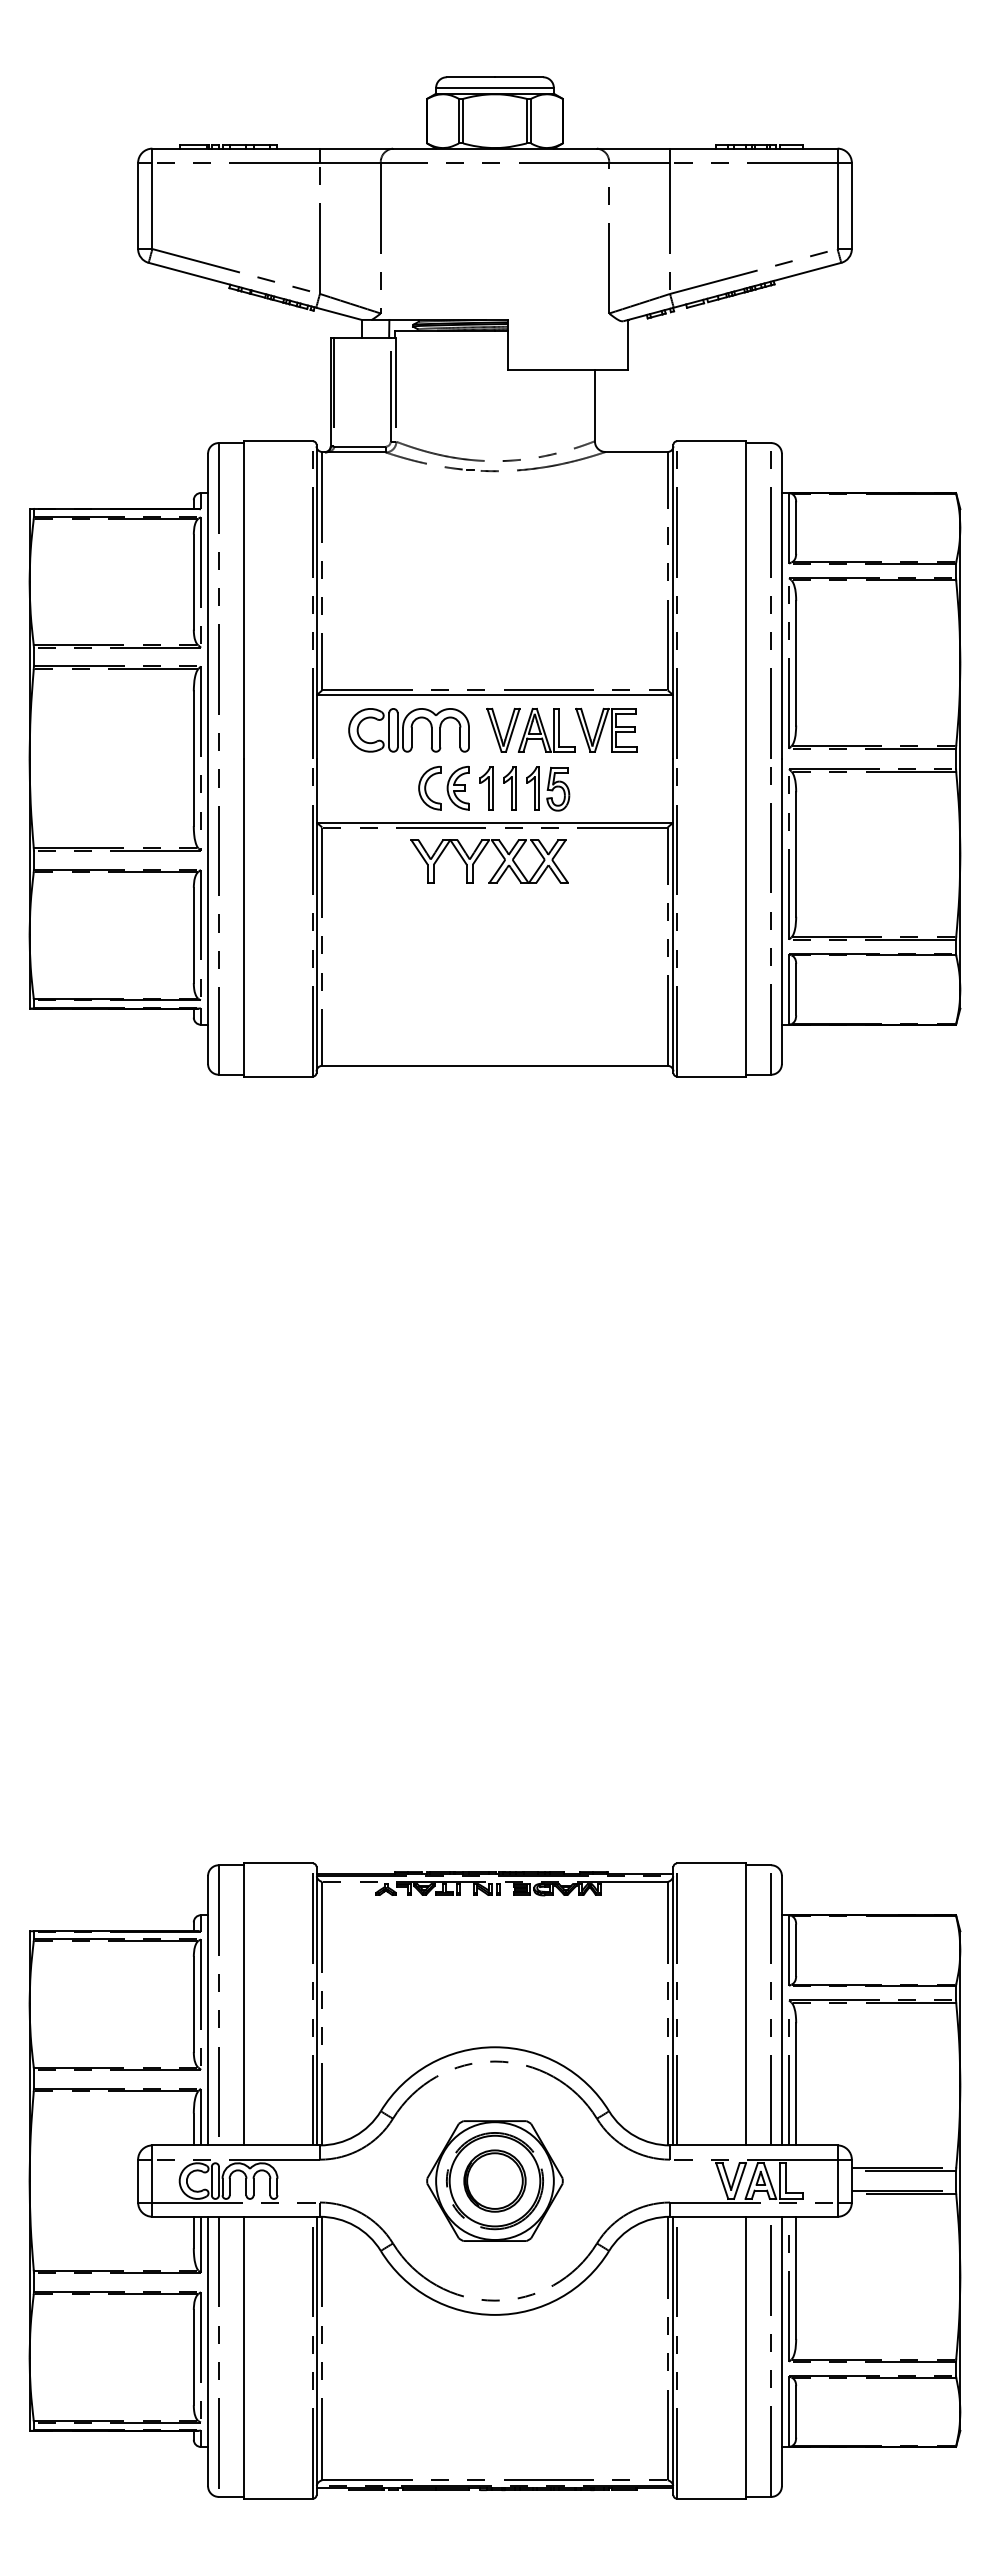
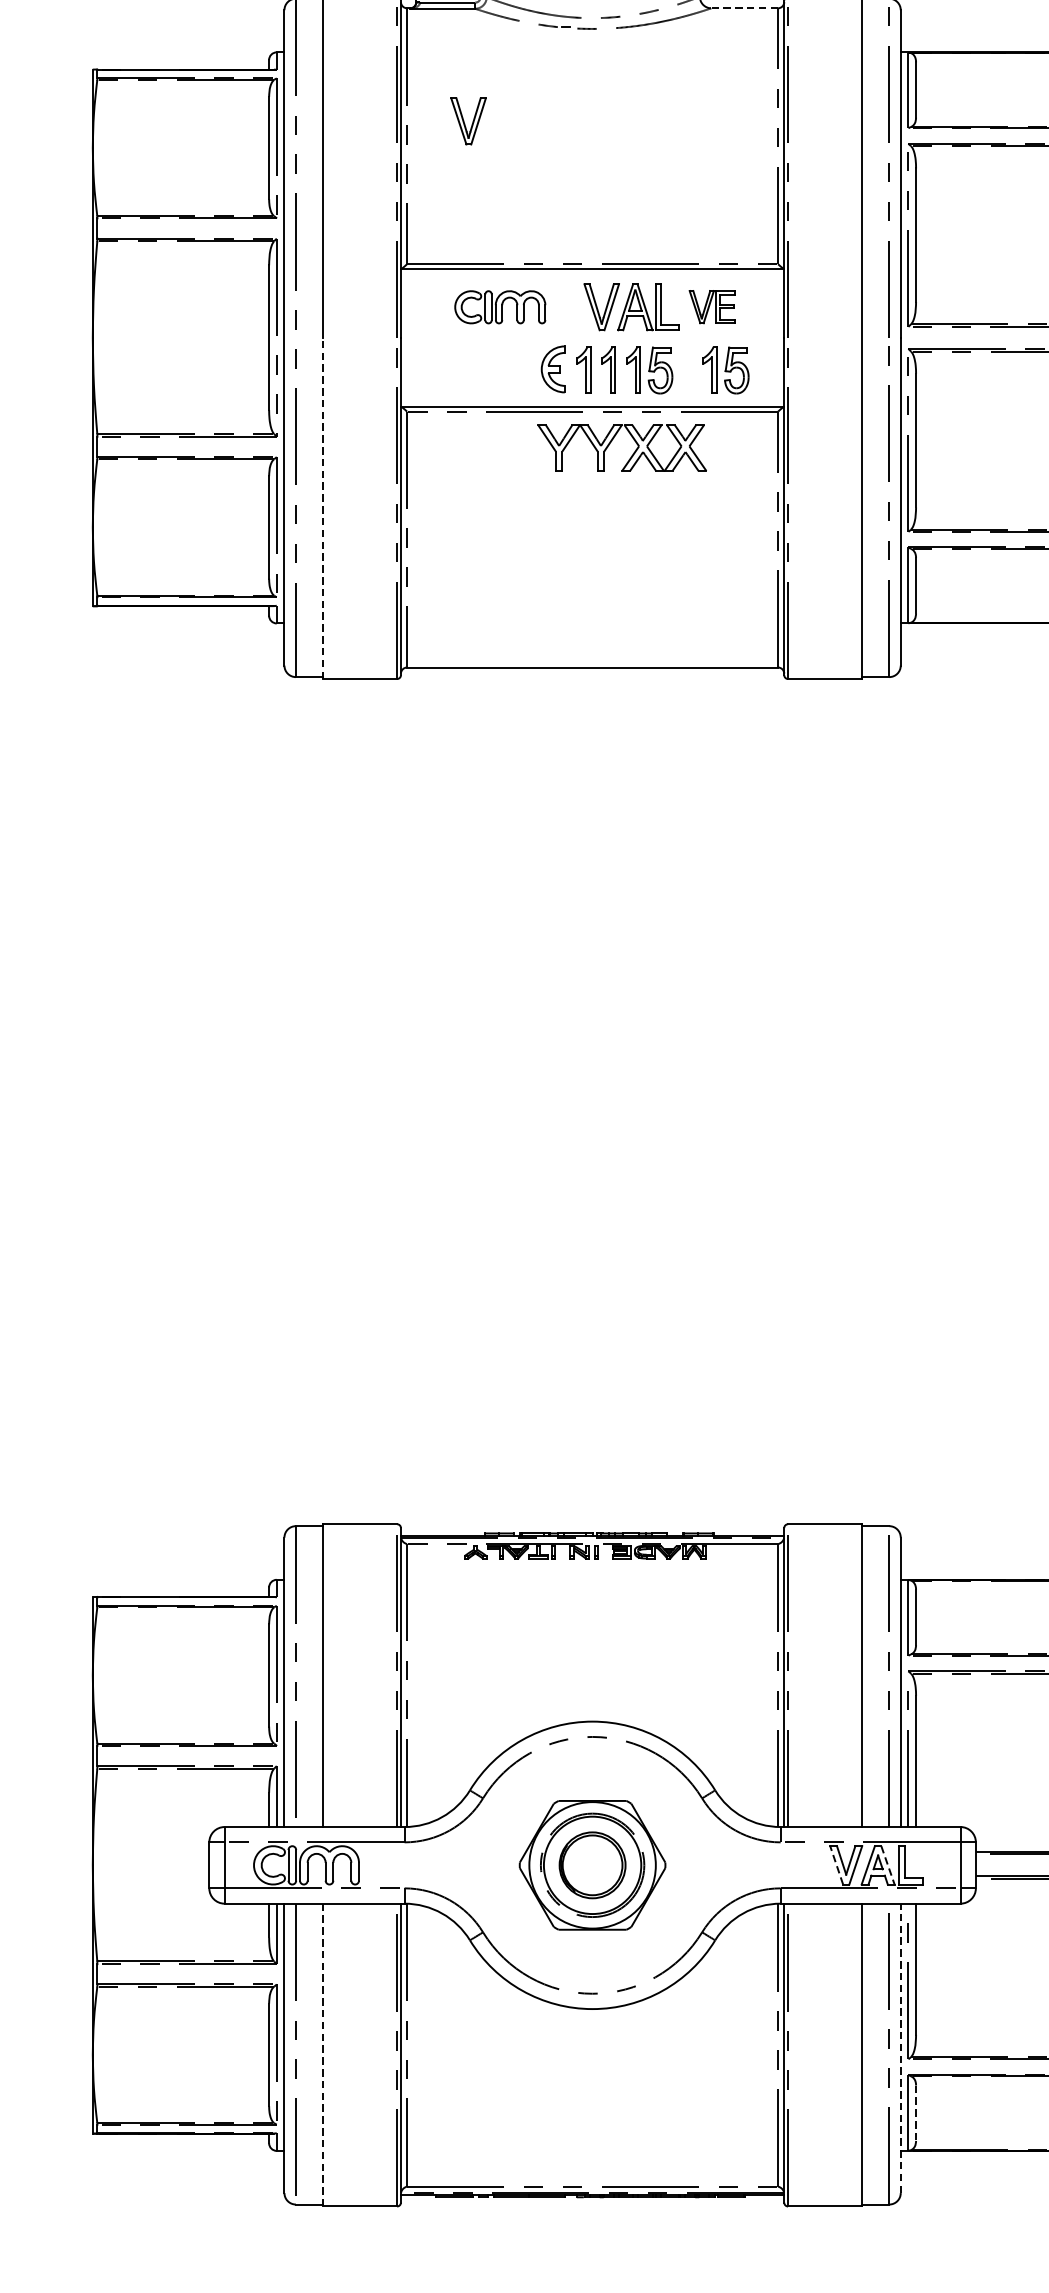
line: (635, 451) -> (743, 7), solid -> dashed
part: (379, 556) -> (468, 120), added
part: (606, 729) -> (712, 306), size x0.7
part: (408, 730) -> (499, 307), size x0.7
part: (429, 788) -> (522, 369), removed
part: (619, 788) -> (726, 369), added
part: (480, 855) -> (612, 441), moved
line: (243, 917) -> (322, 508), solid -> dashed
line: (722, 2181) -> (836, 1865), solid -> dashed
line: (770, 2181) -> (888, 1865), solid -> dashed
line: (781, 2351) -> (900, 2048), solid -> dashed
line: (243, 2357) -> (322, 2054), solid -> dashed
line: (796, 2411) -> (916, 2112), solid -> dashed

